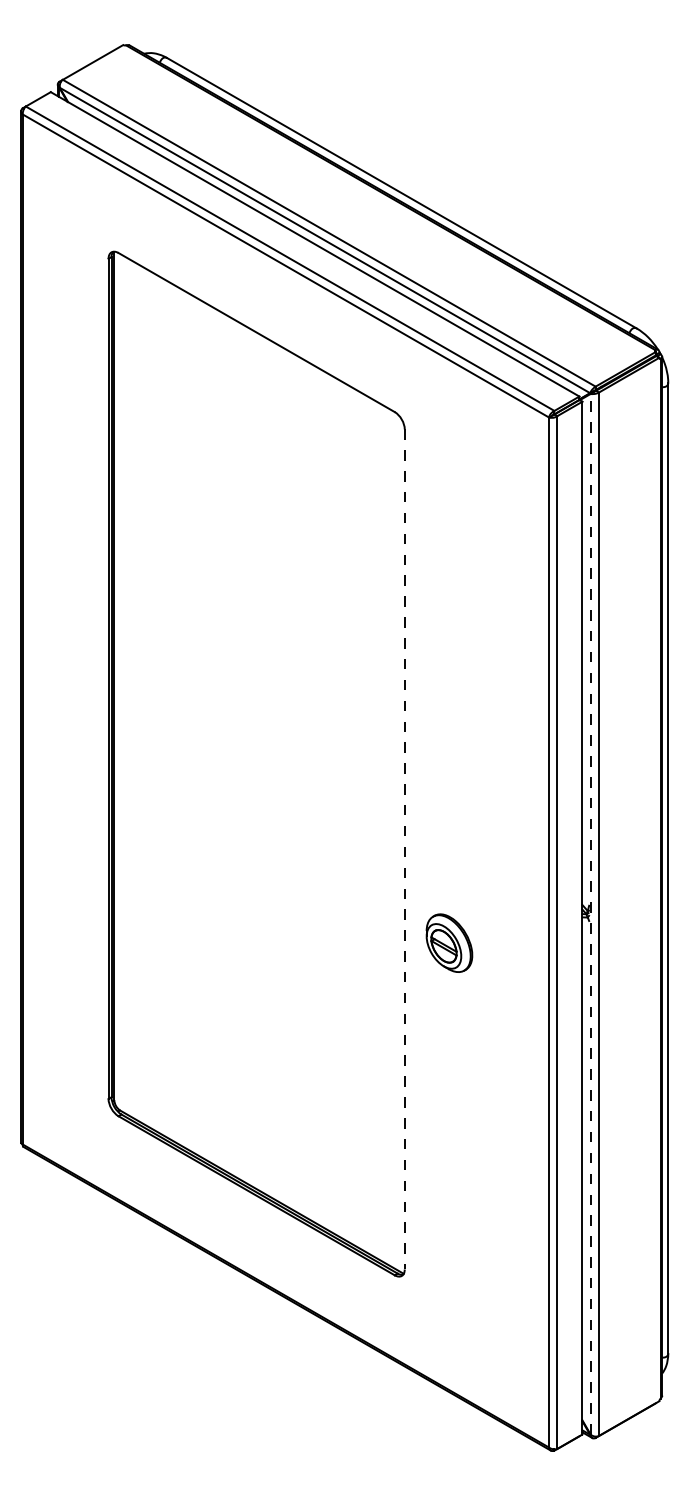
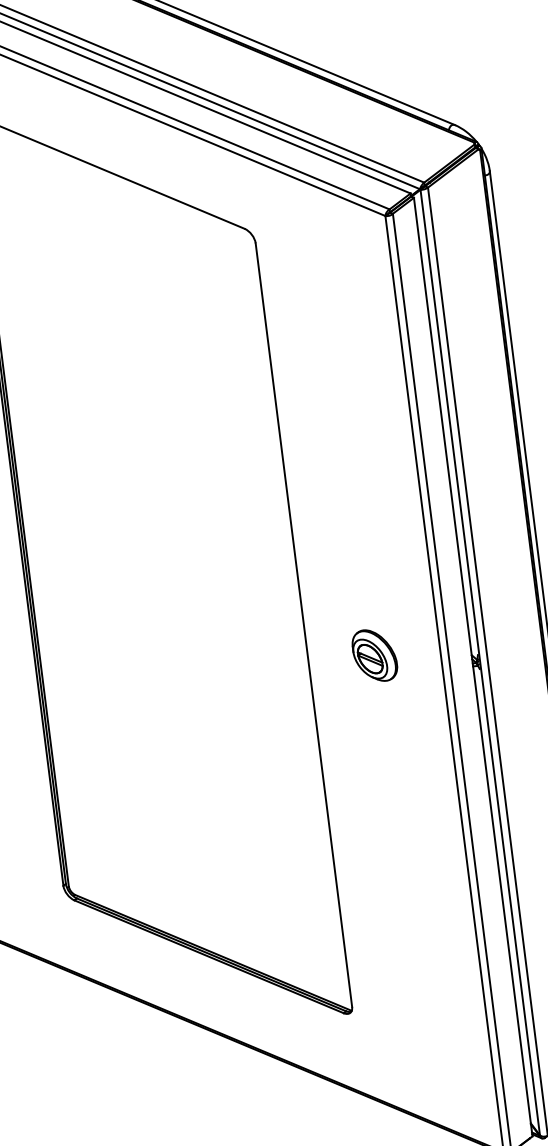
line: (404, 849) -> (303, 625), dashed -> solid
line: (590, 913) -> (480, 661), dashed -> solid
part: (449, 942) -> (374, 654), moved

